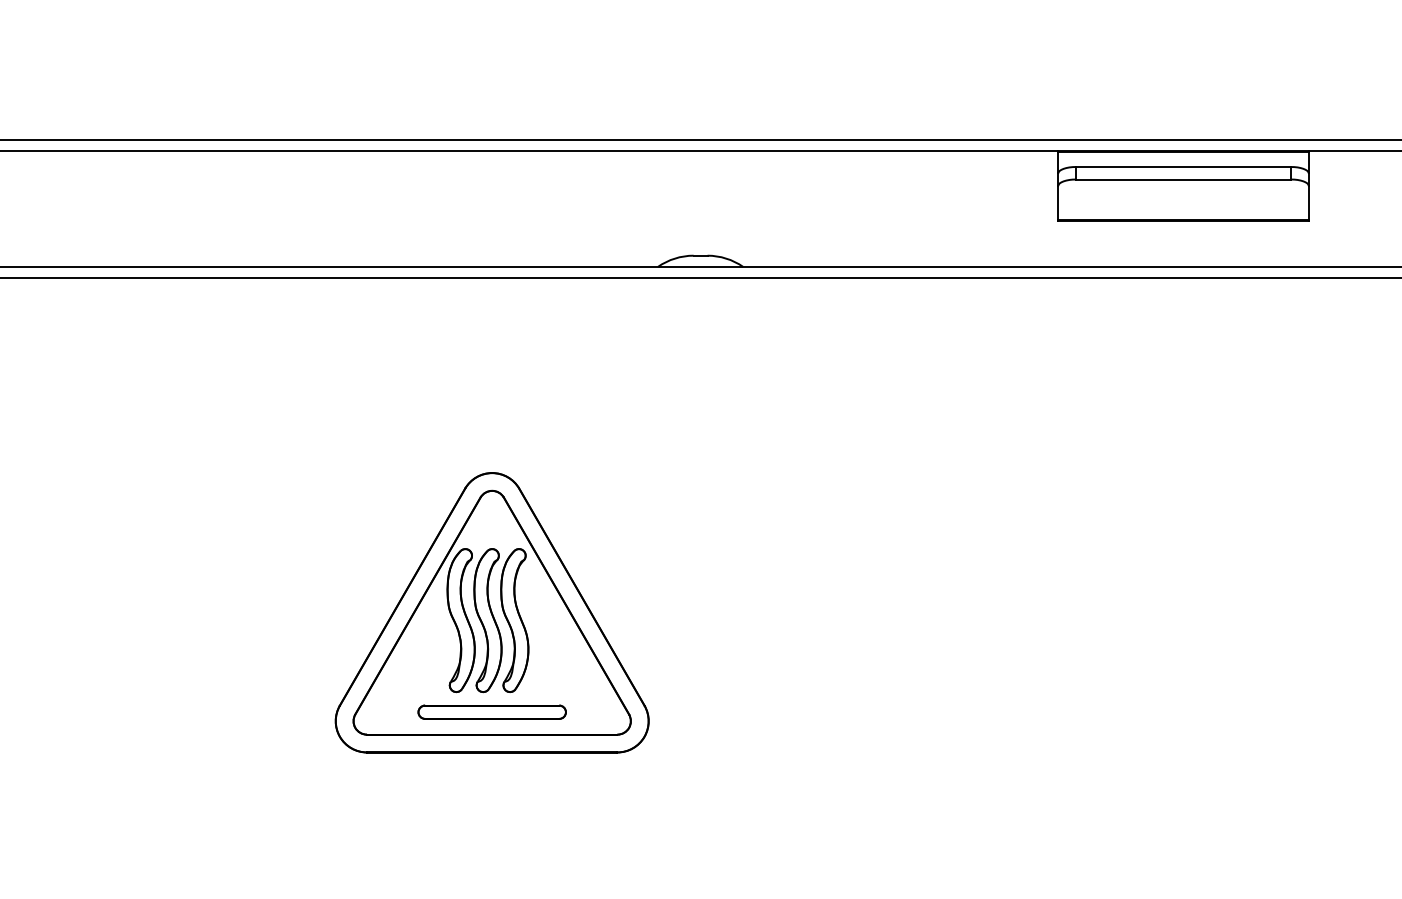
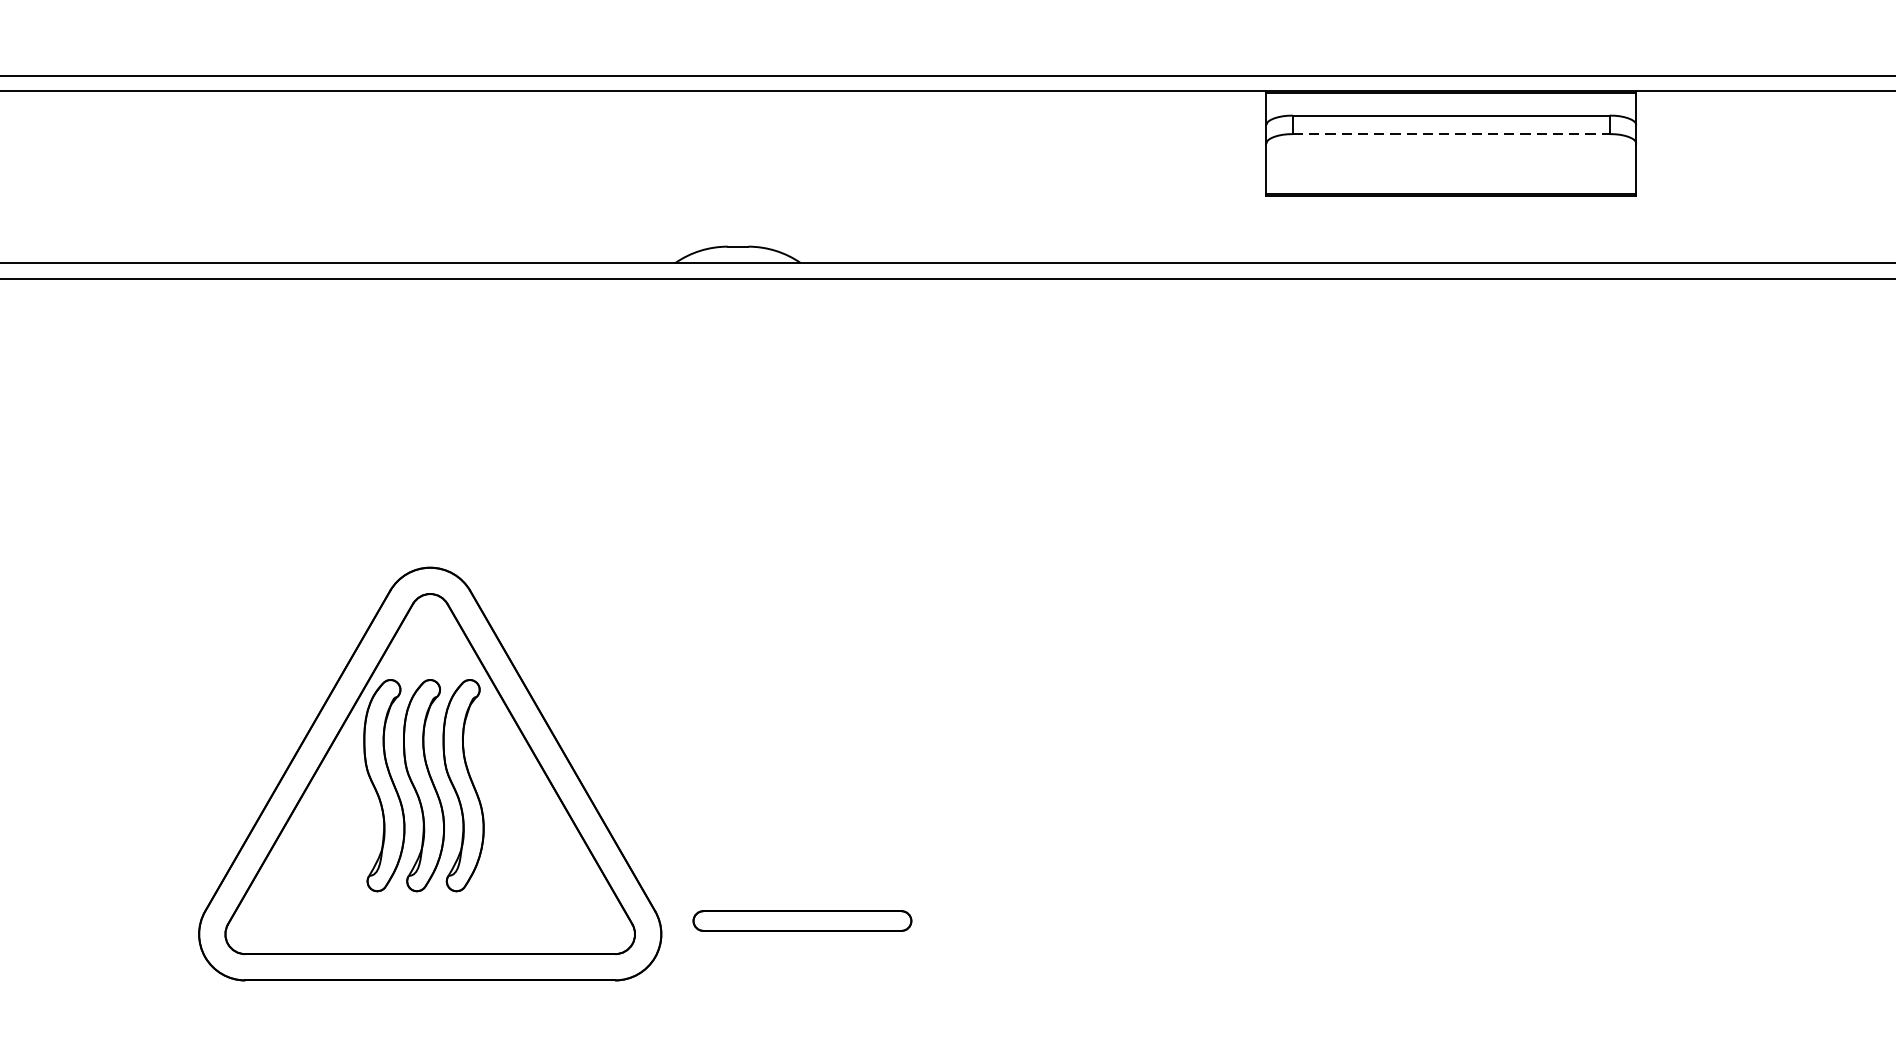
line: (1184, 179) -> (1452, 134), solid -> dashed
part: (491, 711) -> (801, 919), moved

